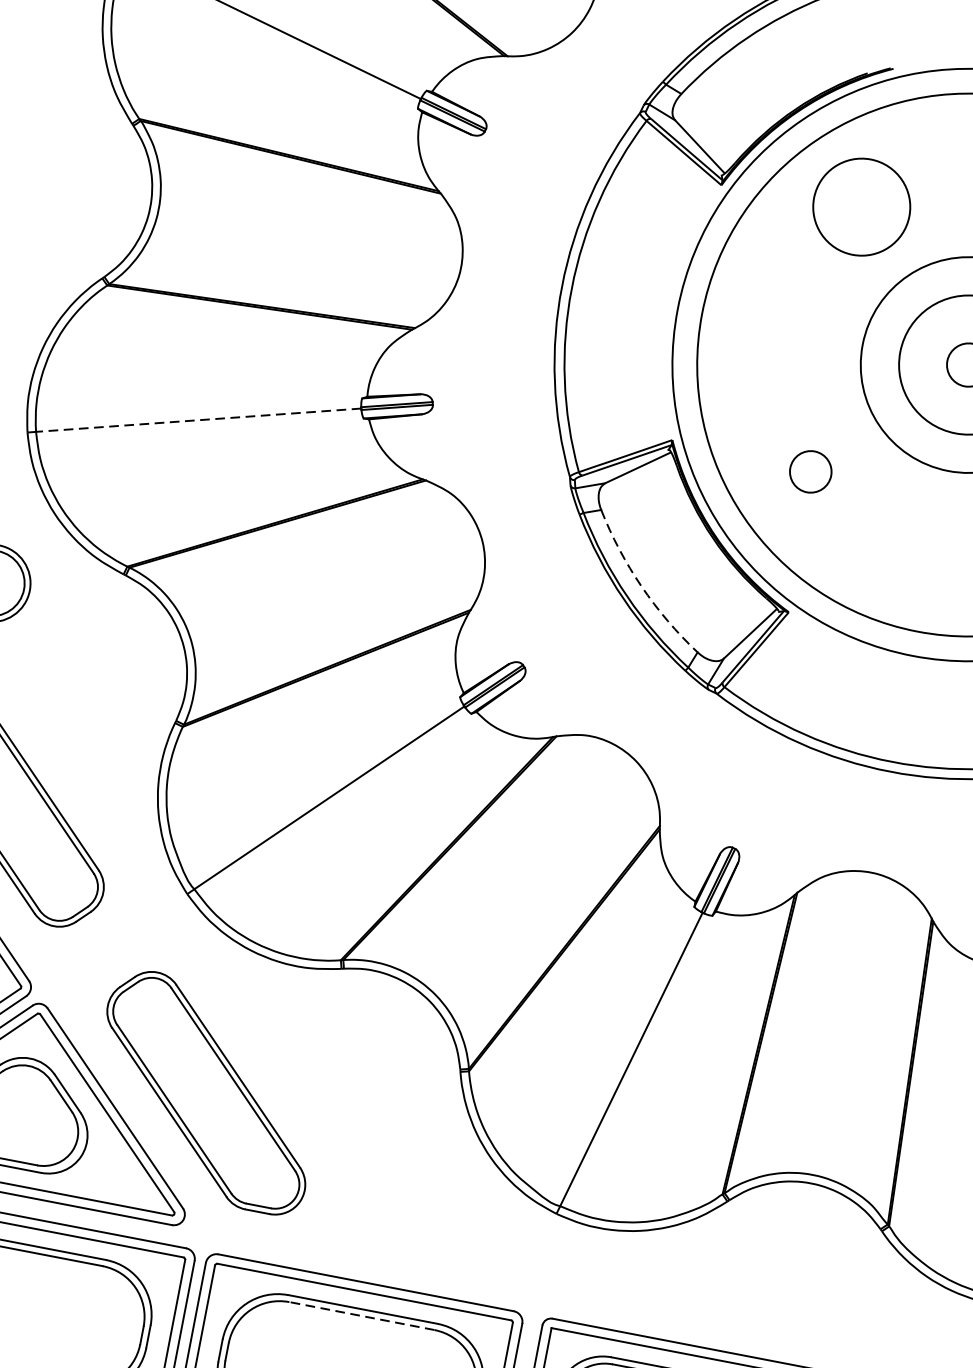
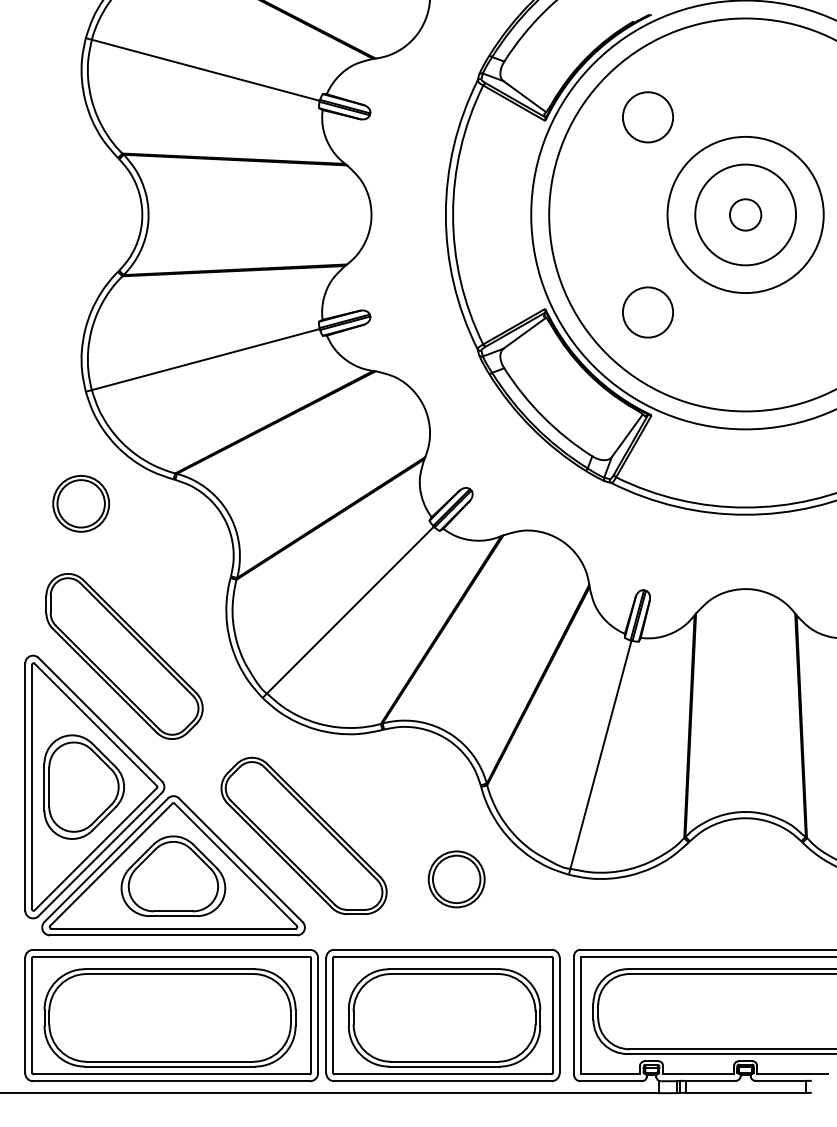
circle: (860, 207) -> (647, 117), size x0.71
line: (198, 420) -> (205, 359), dashed -> solid
circle: (810, 471) -> (647, 312), size x1.67
arc: (641, 586) -> (543, 417), dashed -> solid
part: (402, 1190) -> (456, 879), added
line: (361, 1316) -> (444, 974), dashed -> solid

